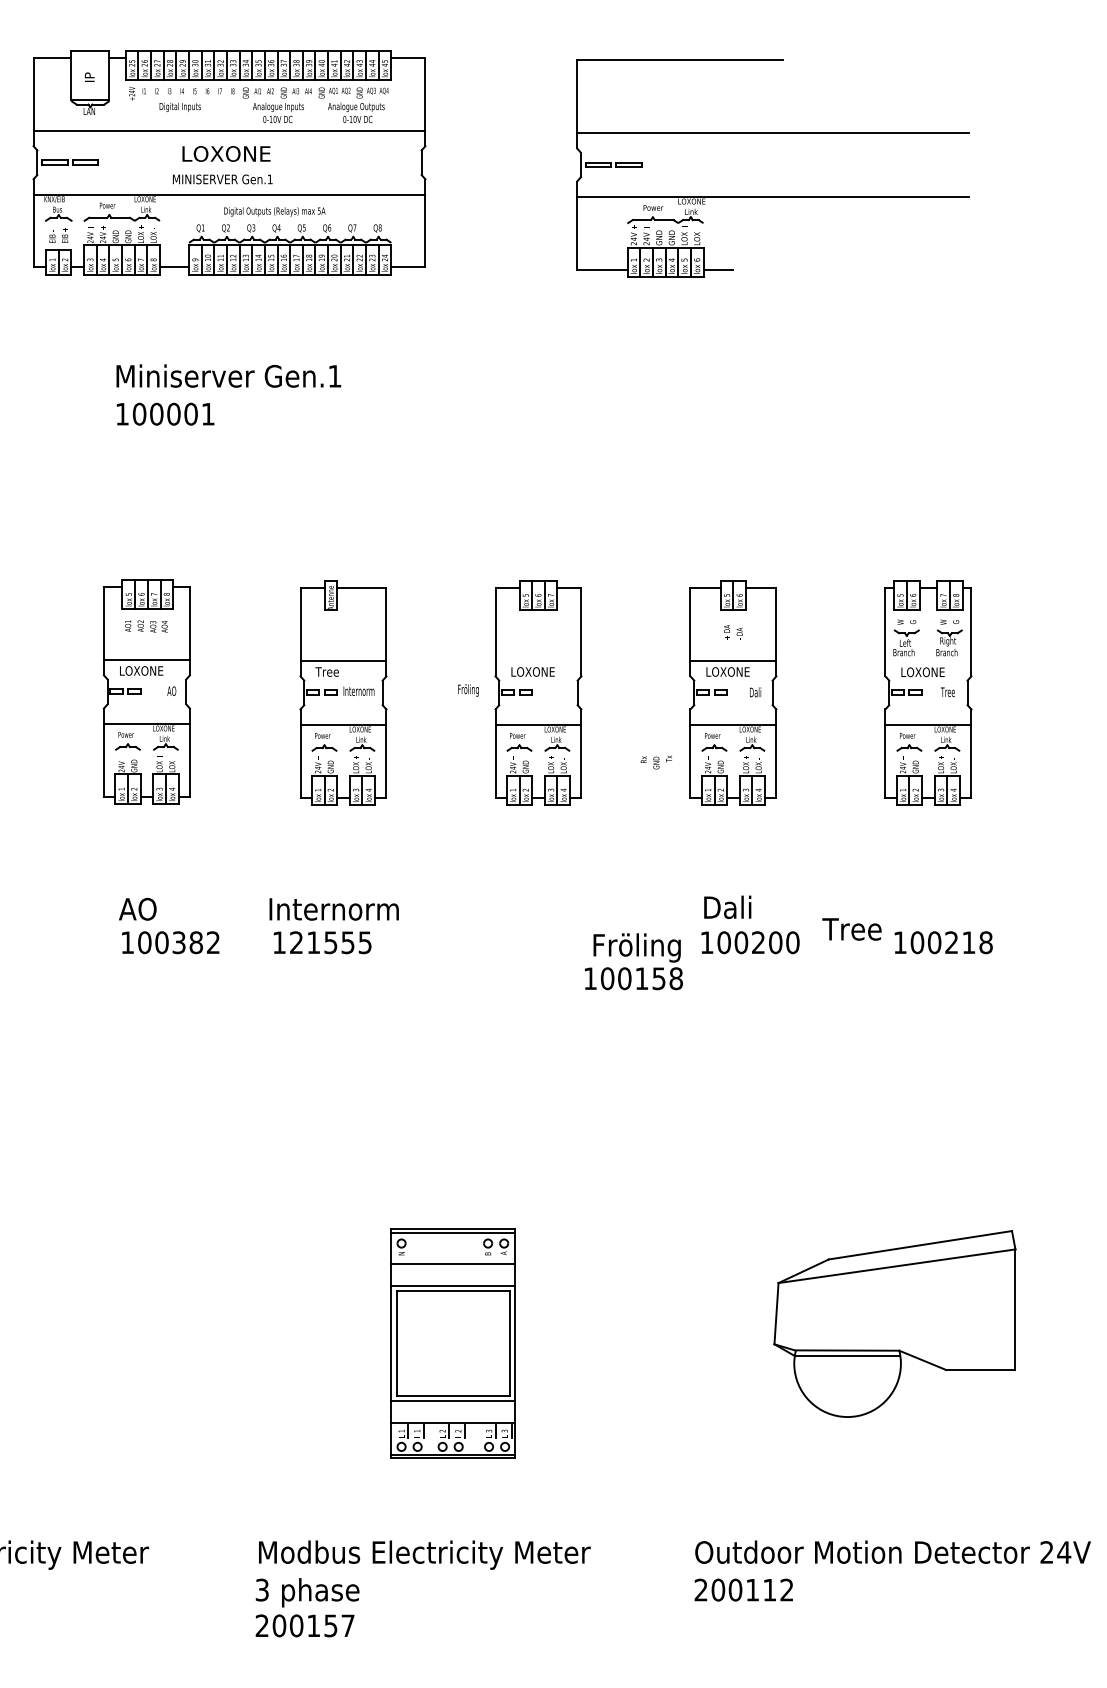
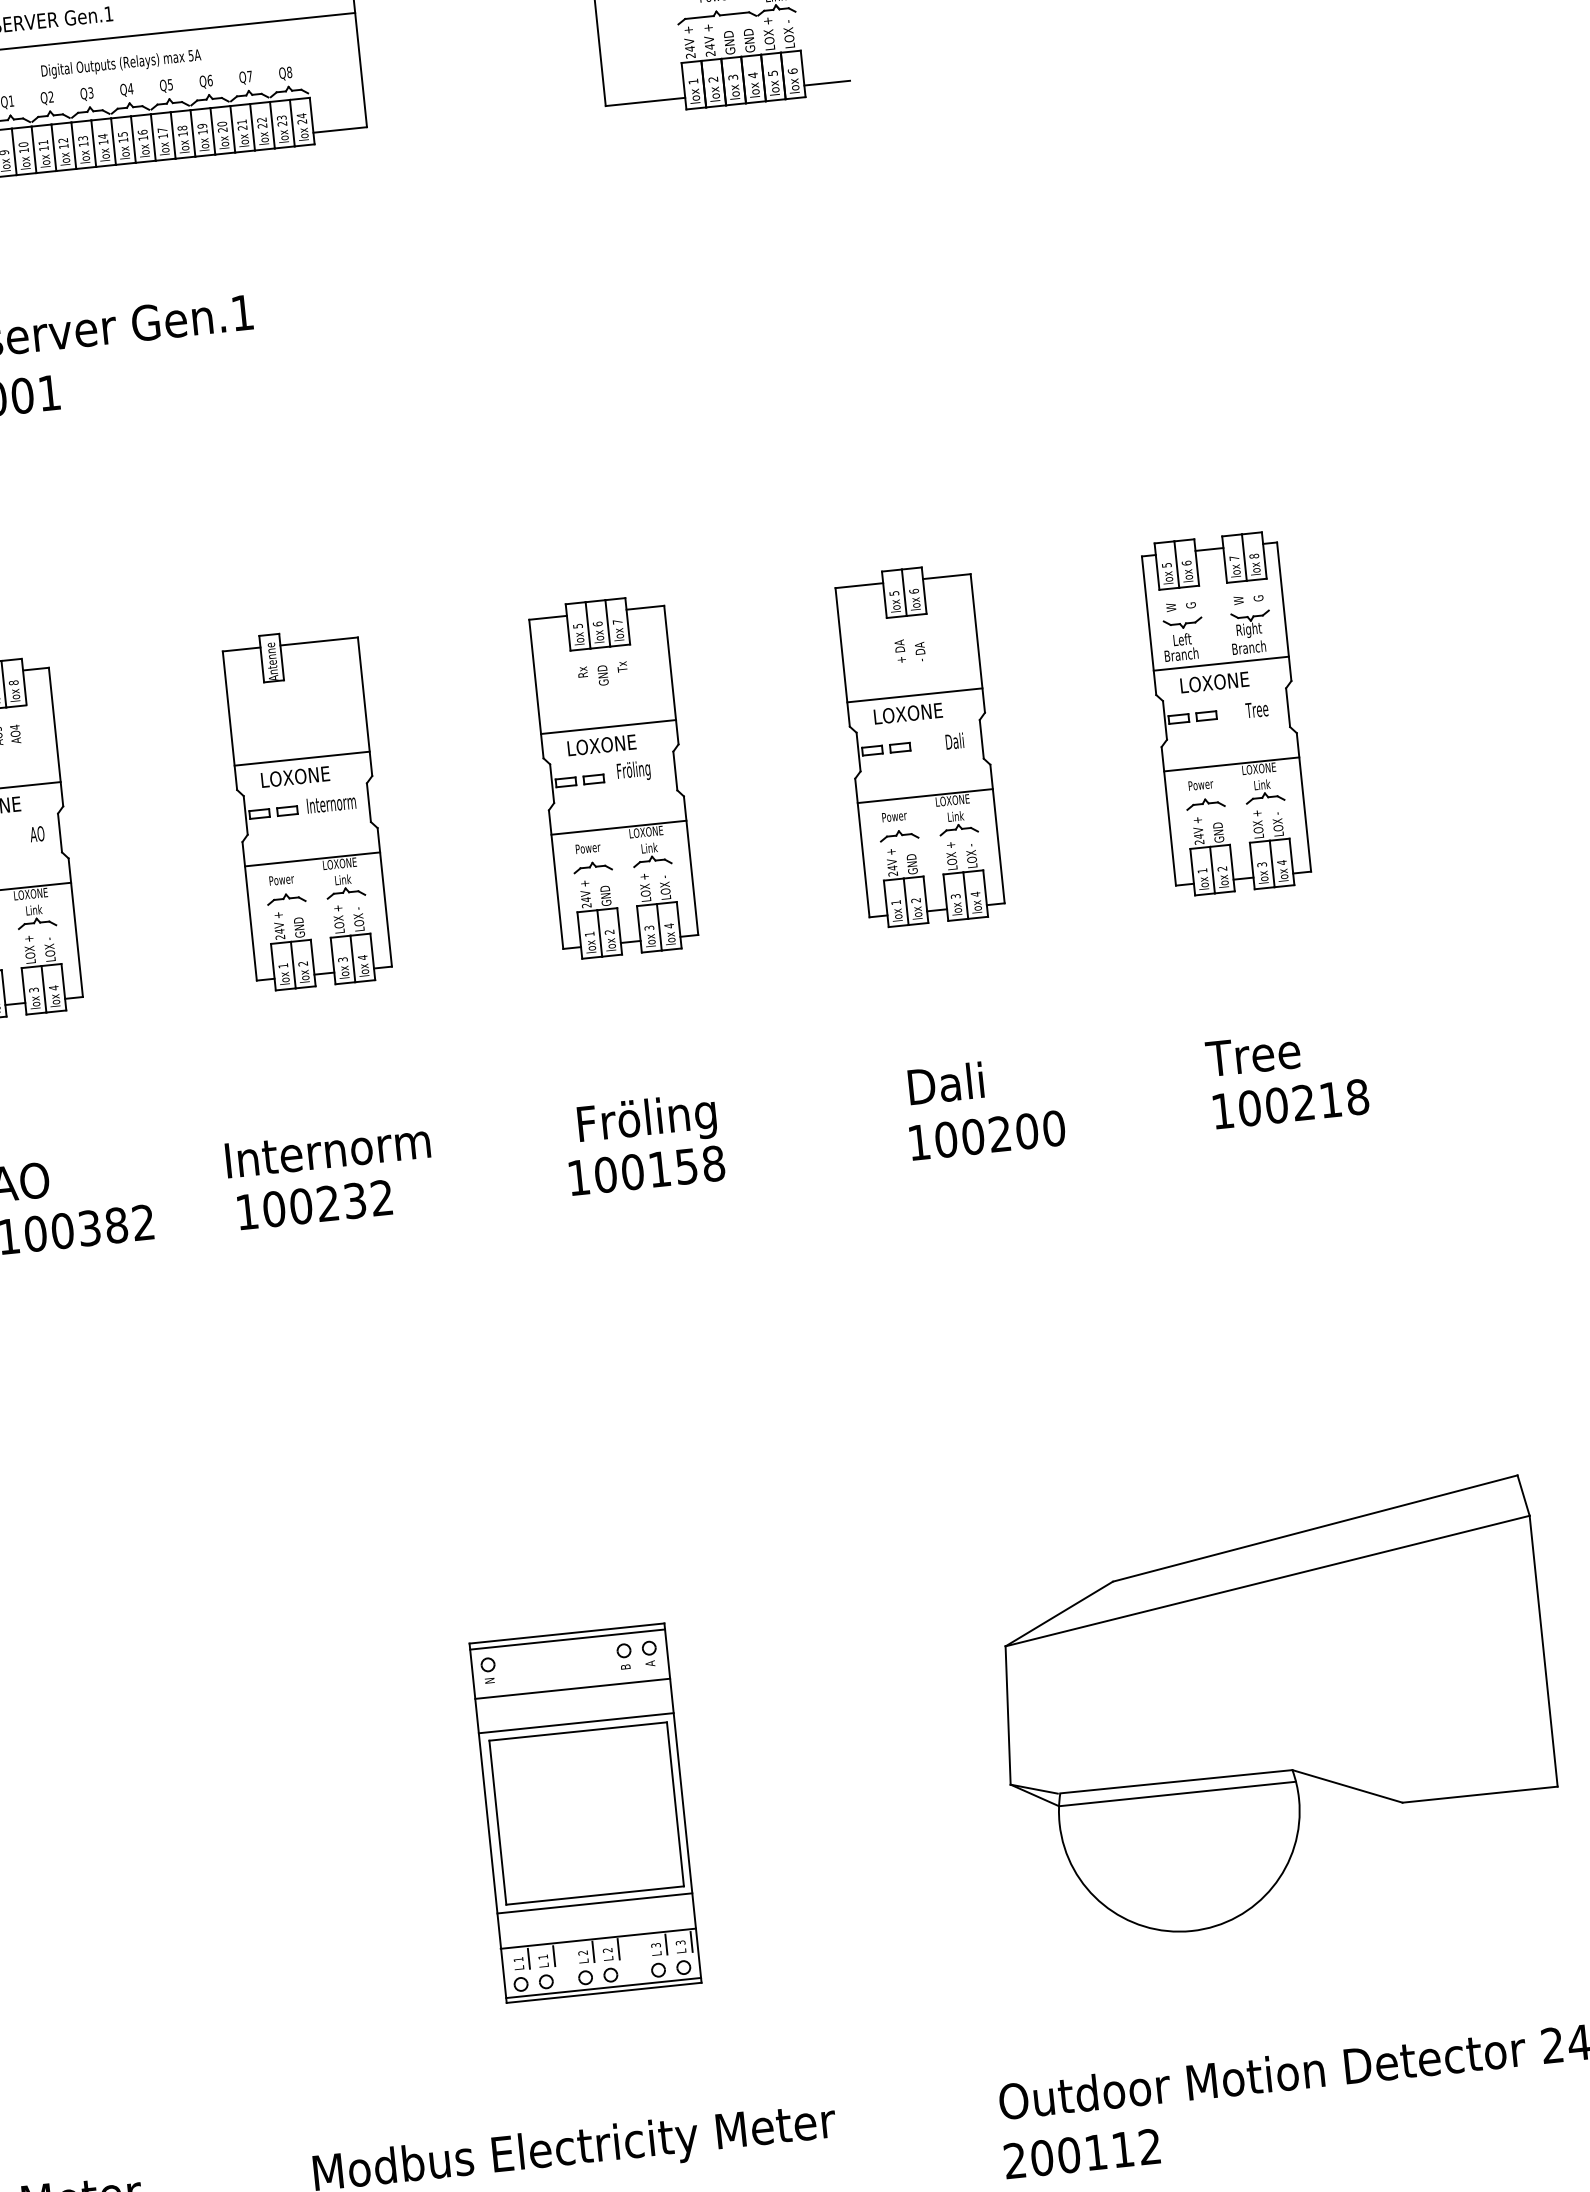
line: (538, 660) -> (608, 726), added
line: (928, 660) -> (1221, 663), added
text: (337, 671) -> (294, 776), Tree -> LOXONE
text: (468, 690) -> (633, 771), moved
text: (655, 762) -> (601, 674), moved
text: (851, 929) -> (1252, 1055), moved
text: (330, 942) -> (327, 1203), 121555 -> 100232
text: (633, 961) -> (643, 1143), moved
part: (894, 1323) -> (1275, 1710), size x1.43

